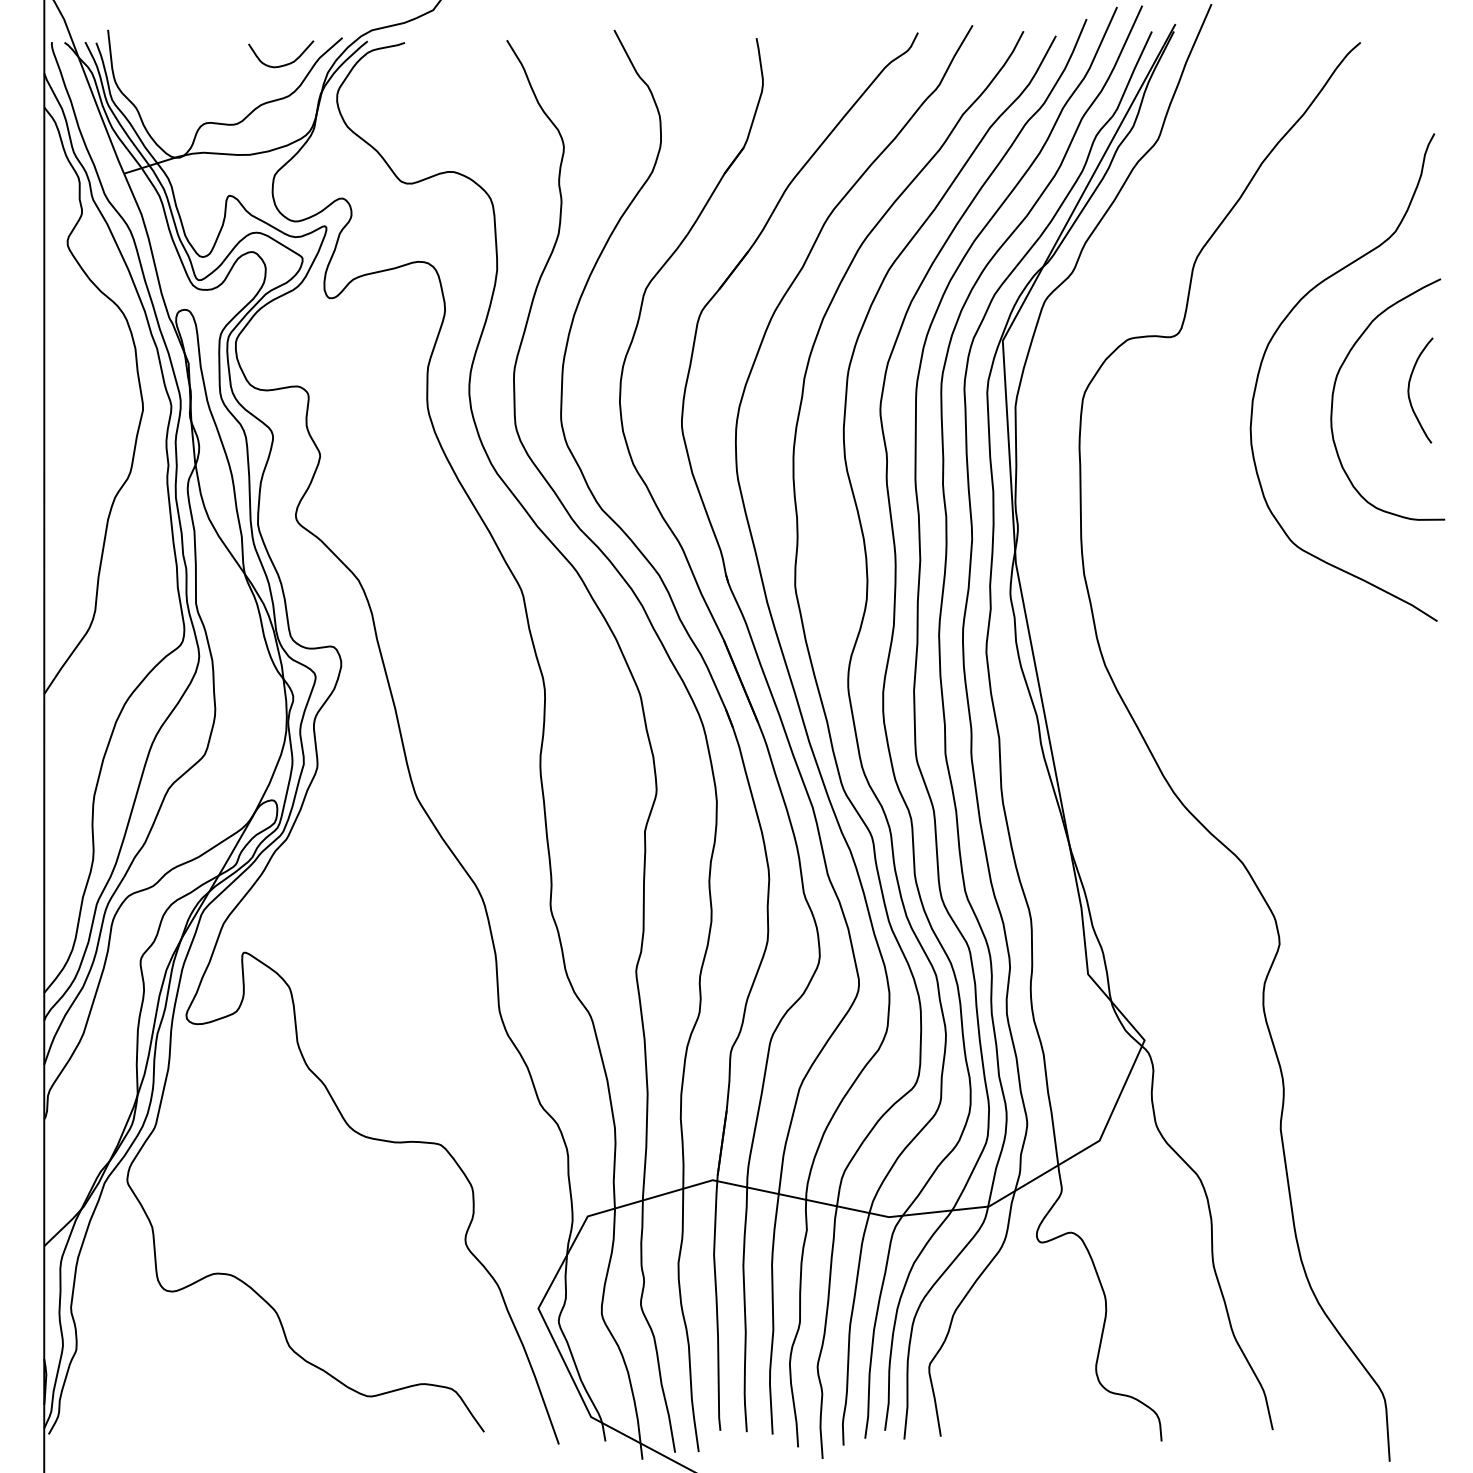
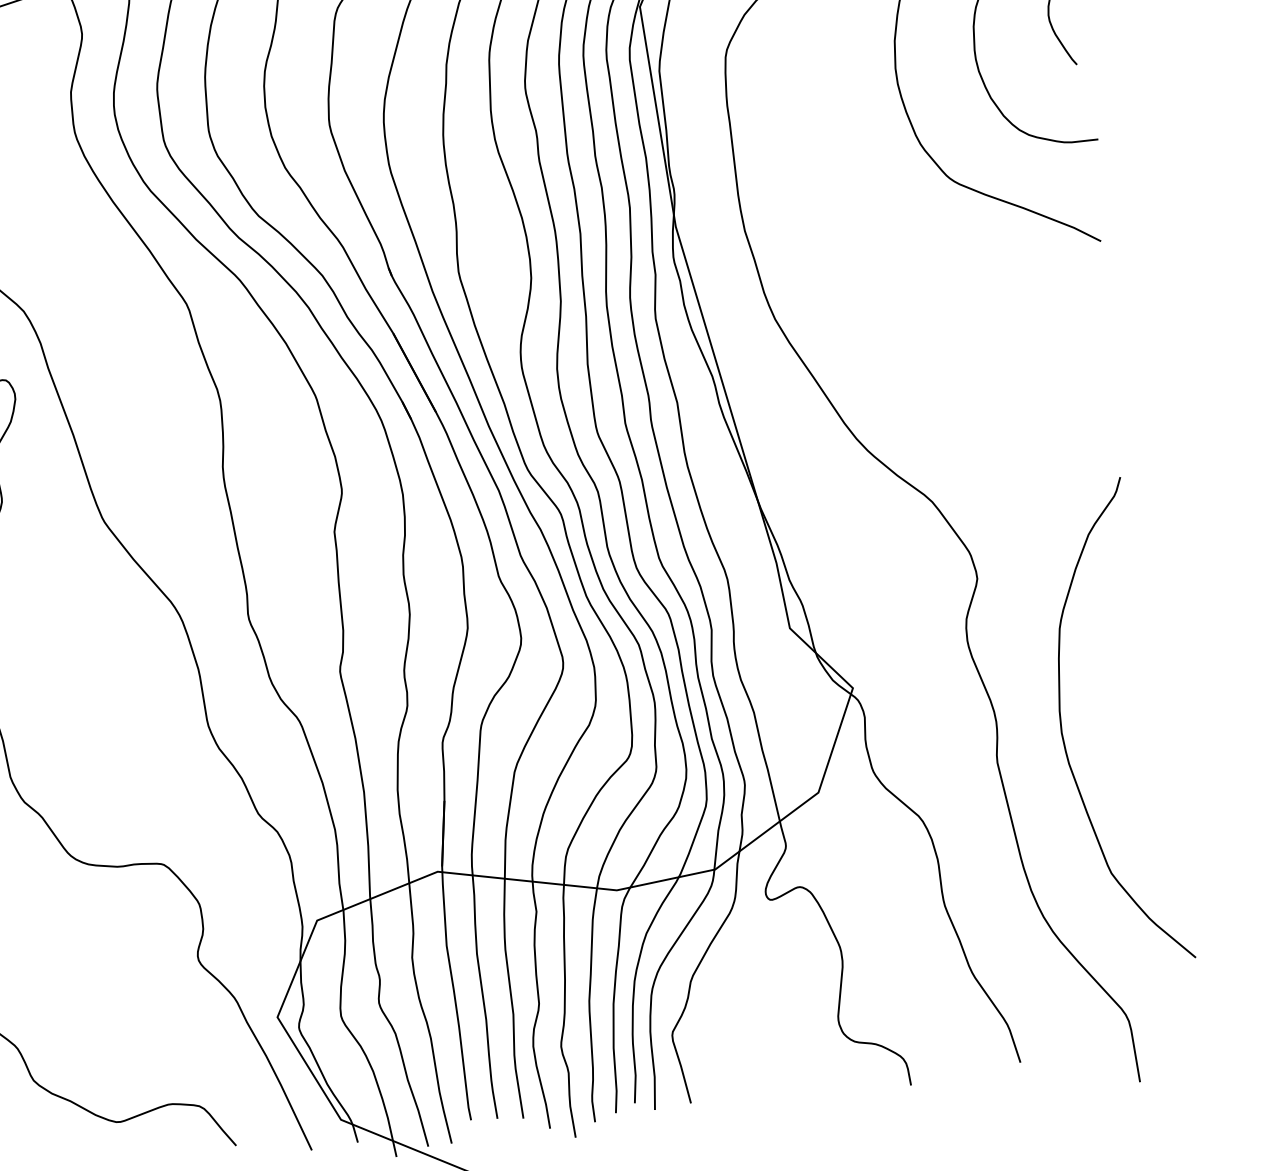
curve: (1349, 1110) -> (1063, 736), added

